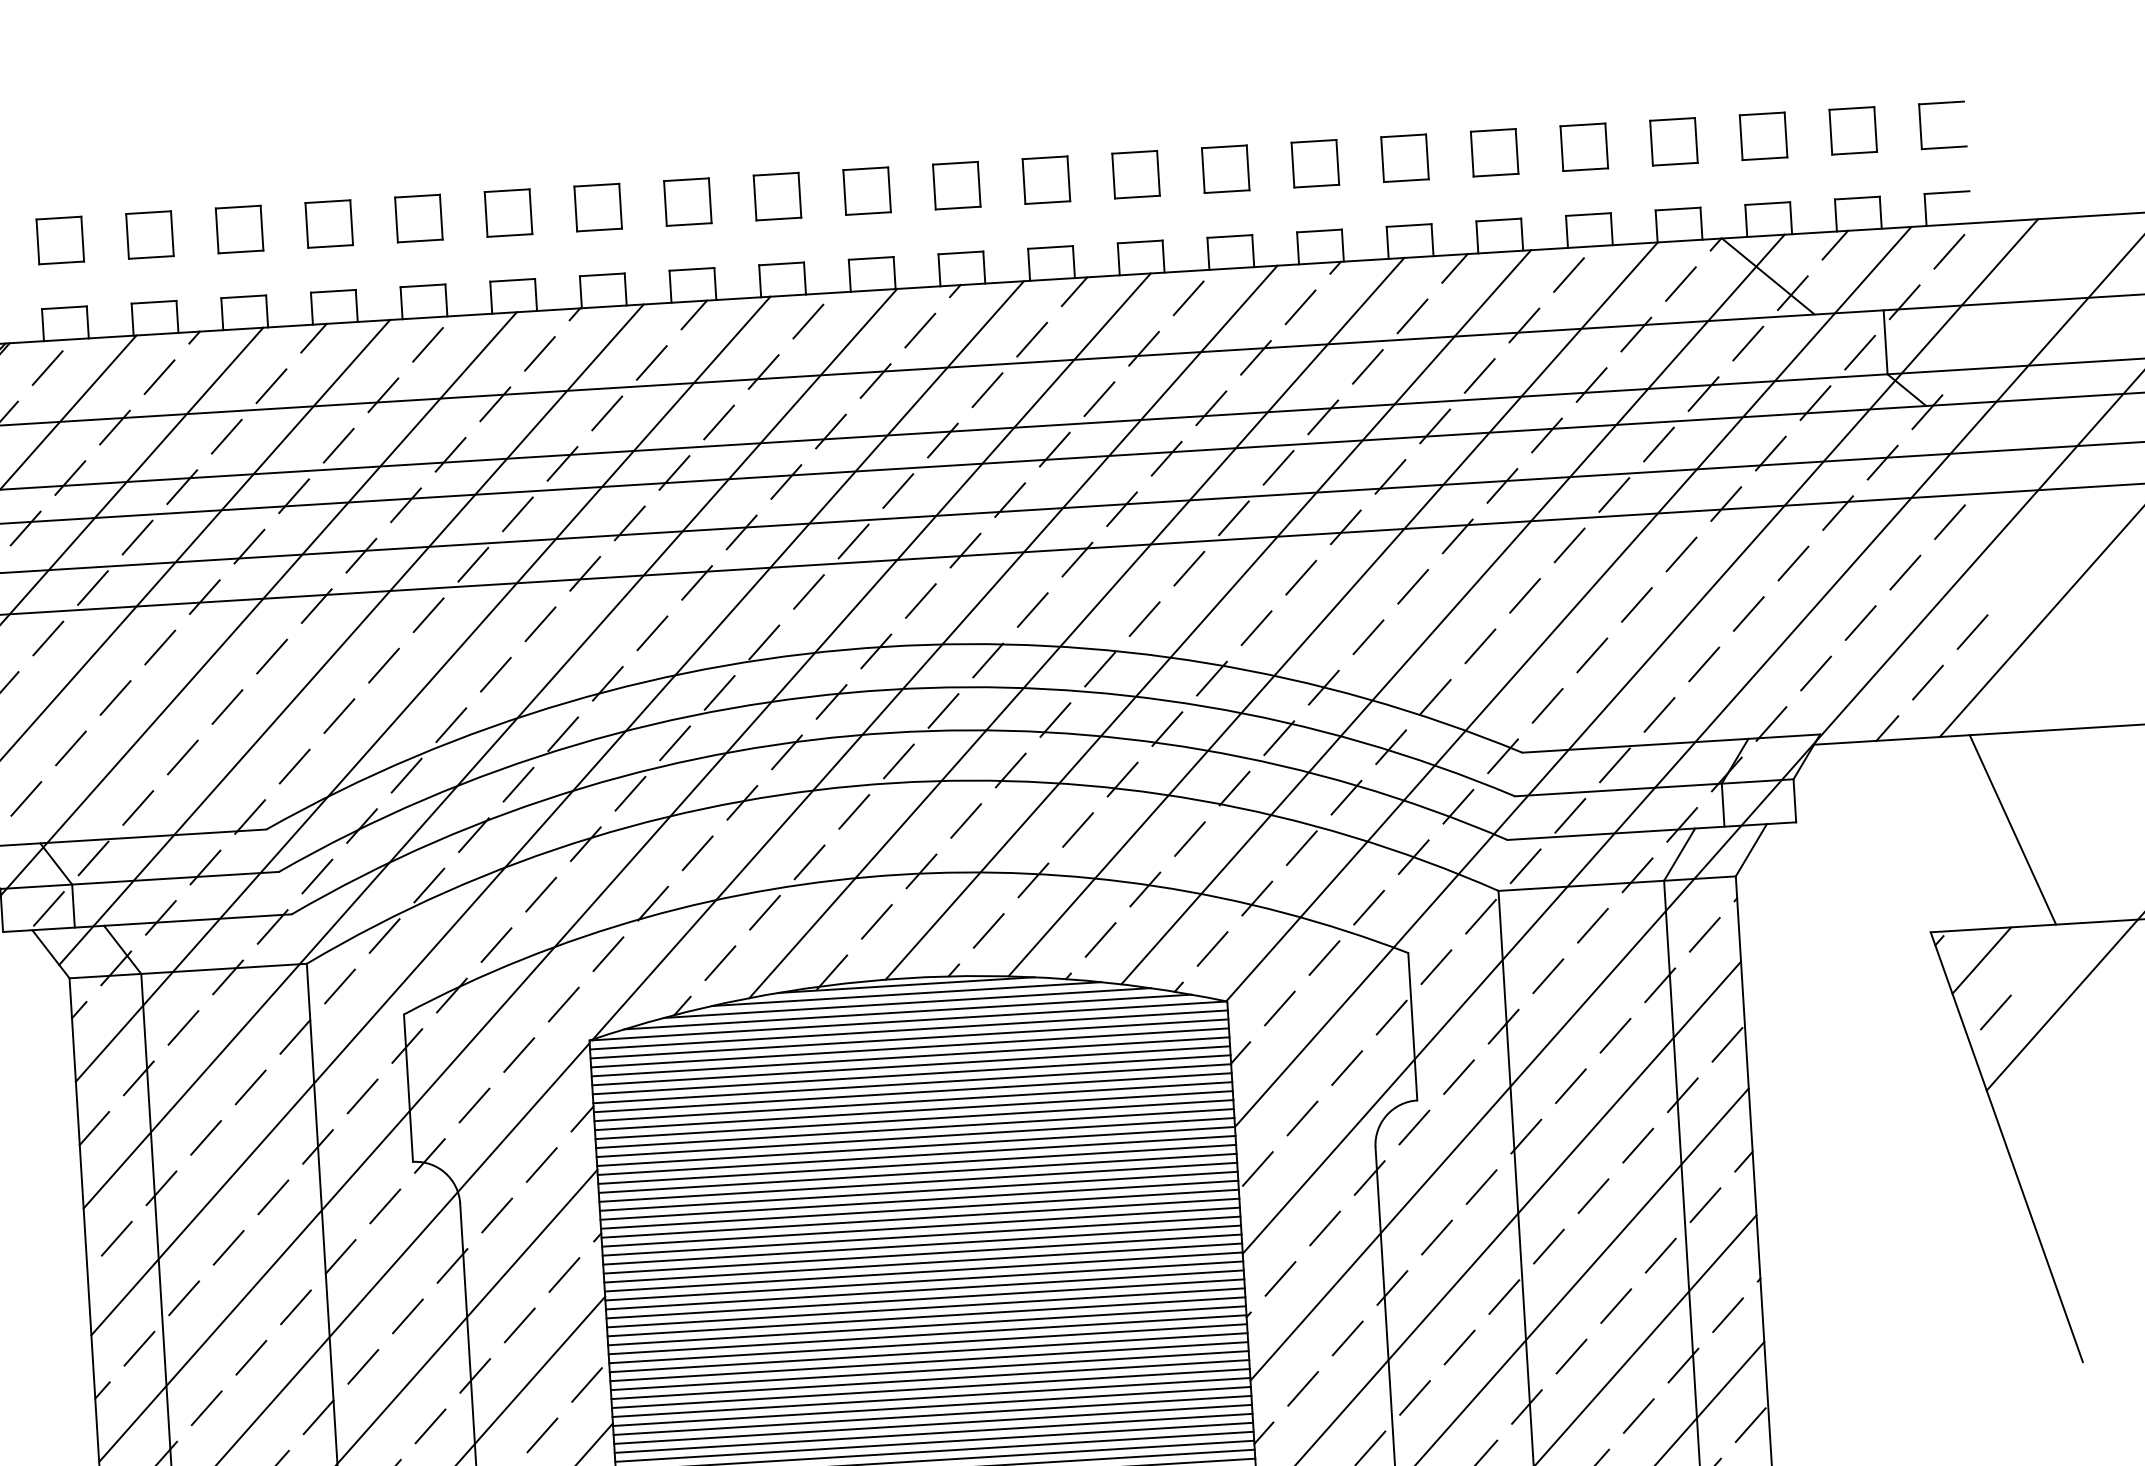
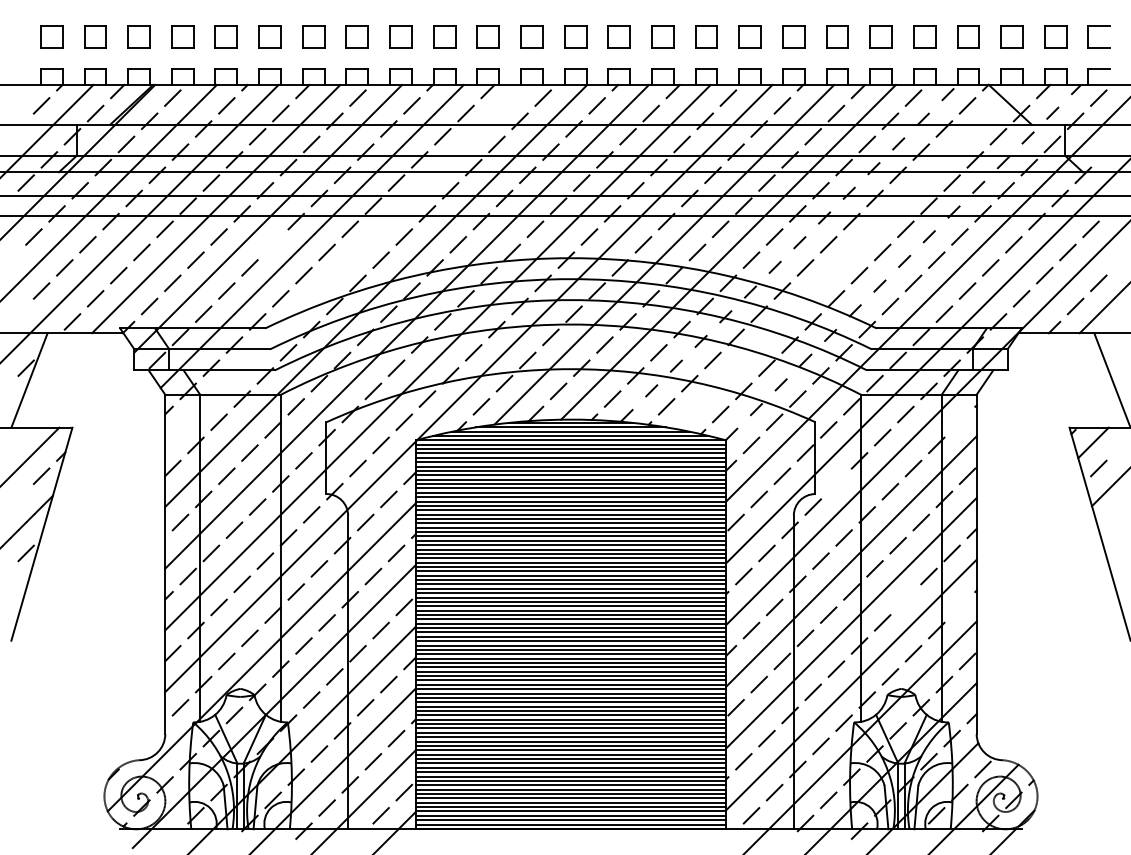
line: (1333, 607) -> (789, 252), solid -> dashed
line: (1453, 608) -> (847, 256), removed
line: (1568, 613) -> (903, 262), solid -> dashed
line: (270, 656) -> (272, 244), removed
line: (423, 688) -> (345, 264), removed
line: (1703, 933) -> (959, 421), removed
line: (1459, 1076) -> (836, 483), removed
line: (1615, 1305) -> (905, 599), removed
line: (1727, 1315) -> (959, 607), removed

